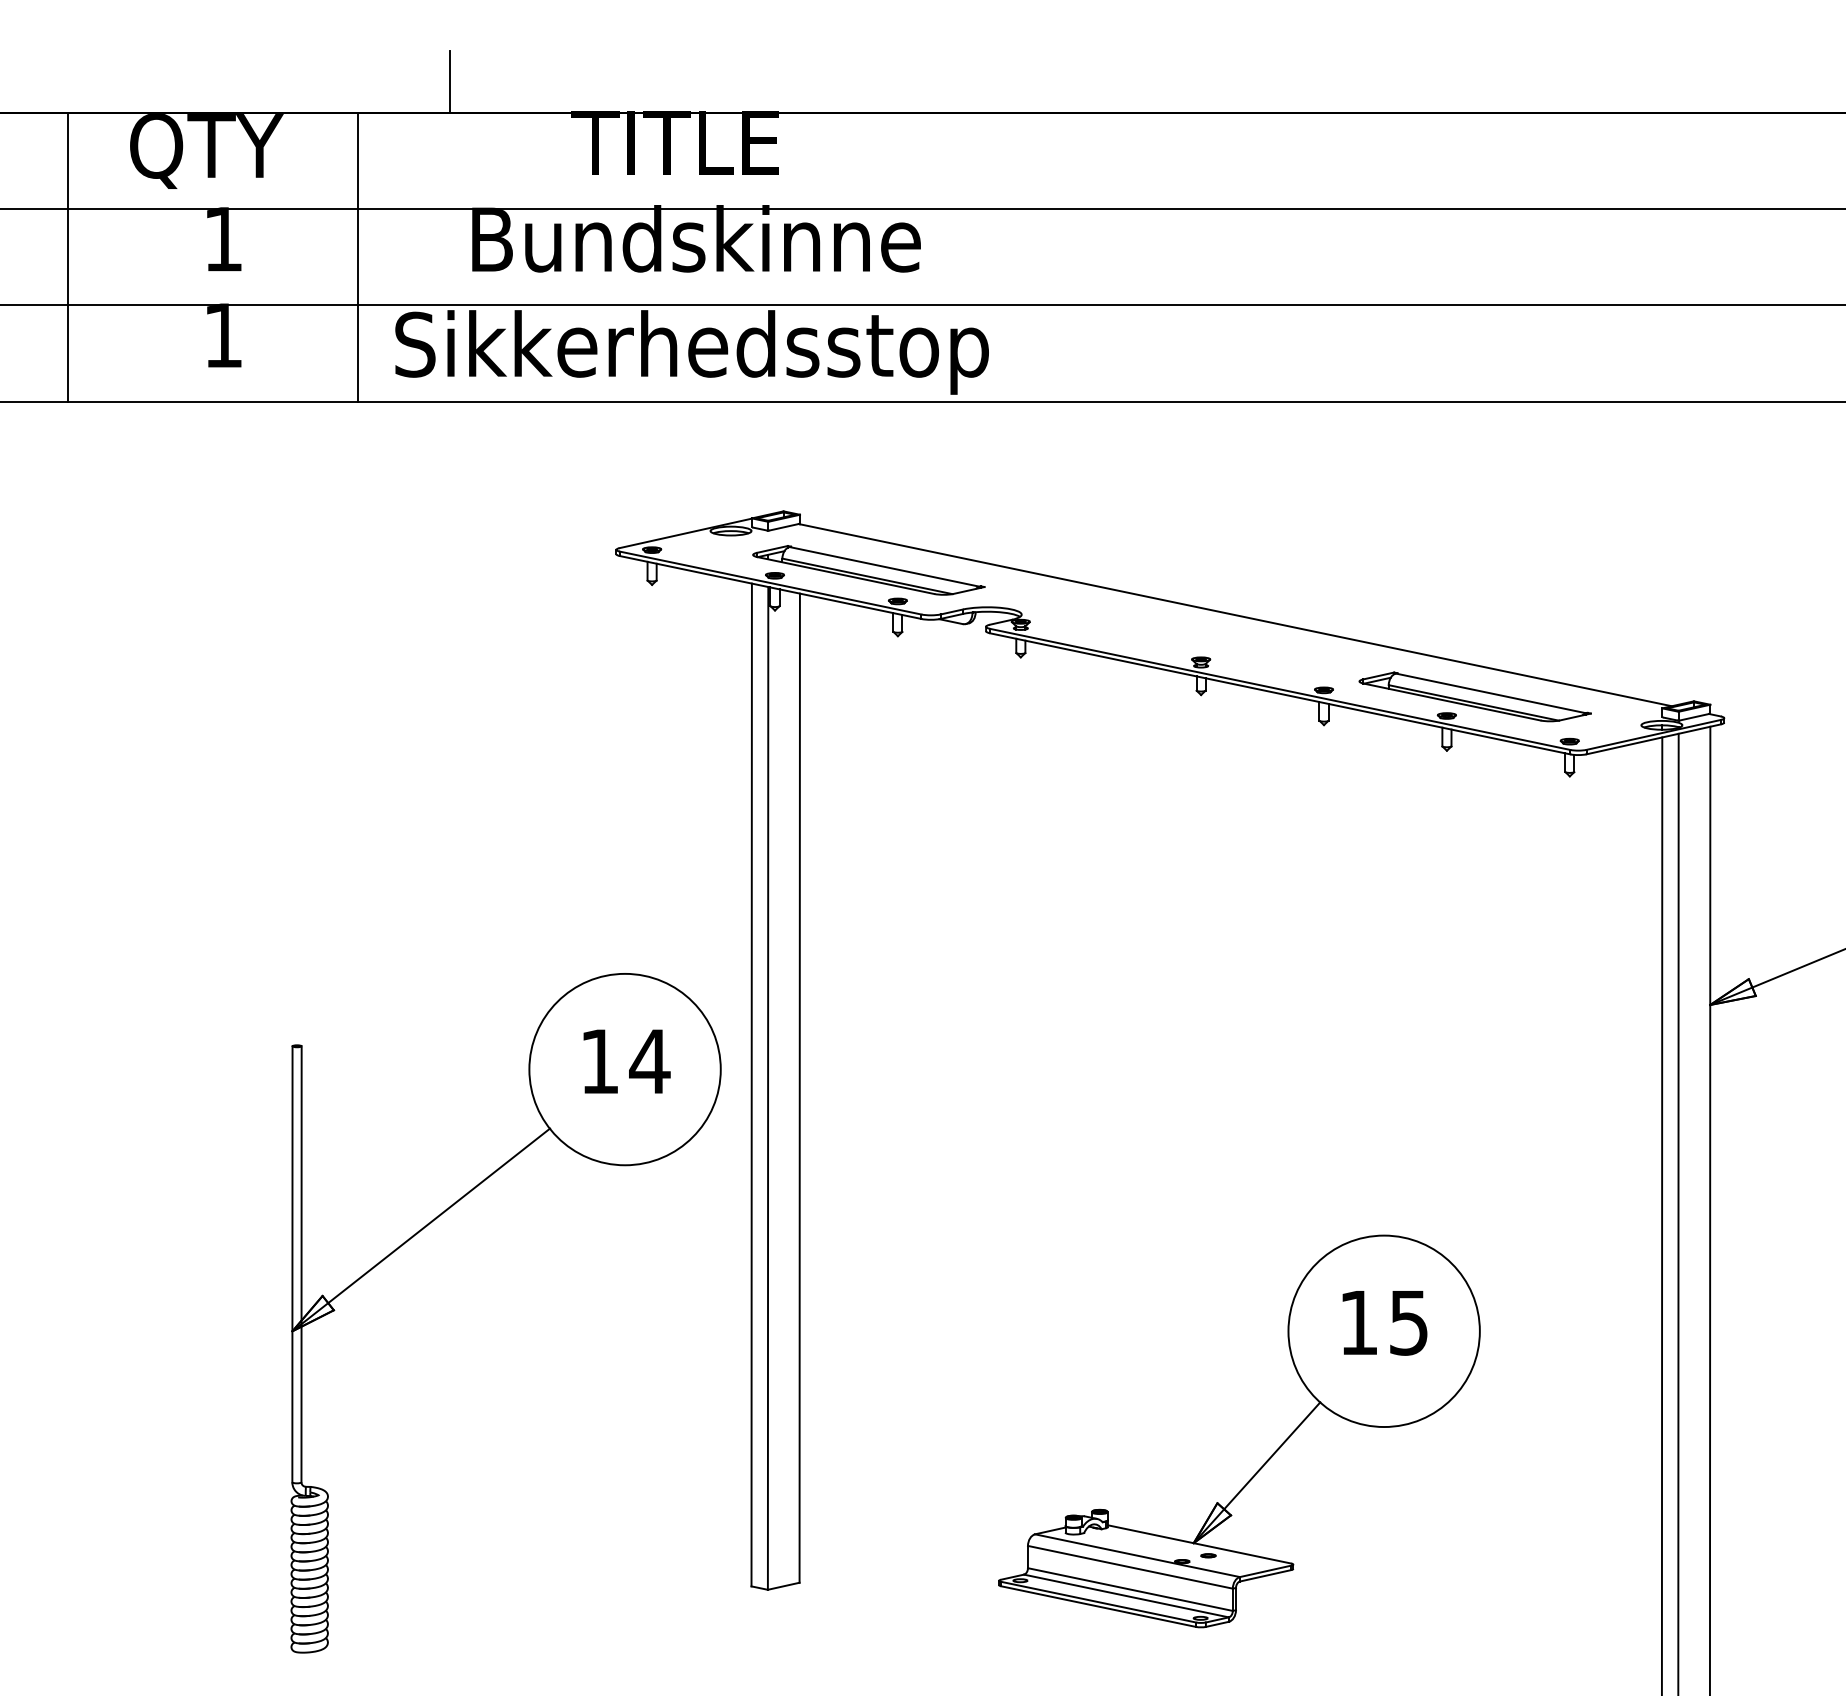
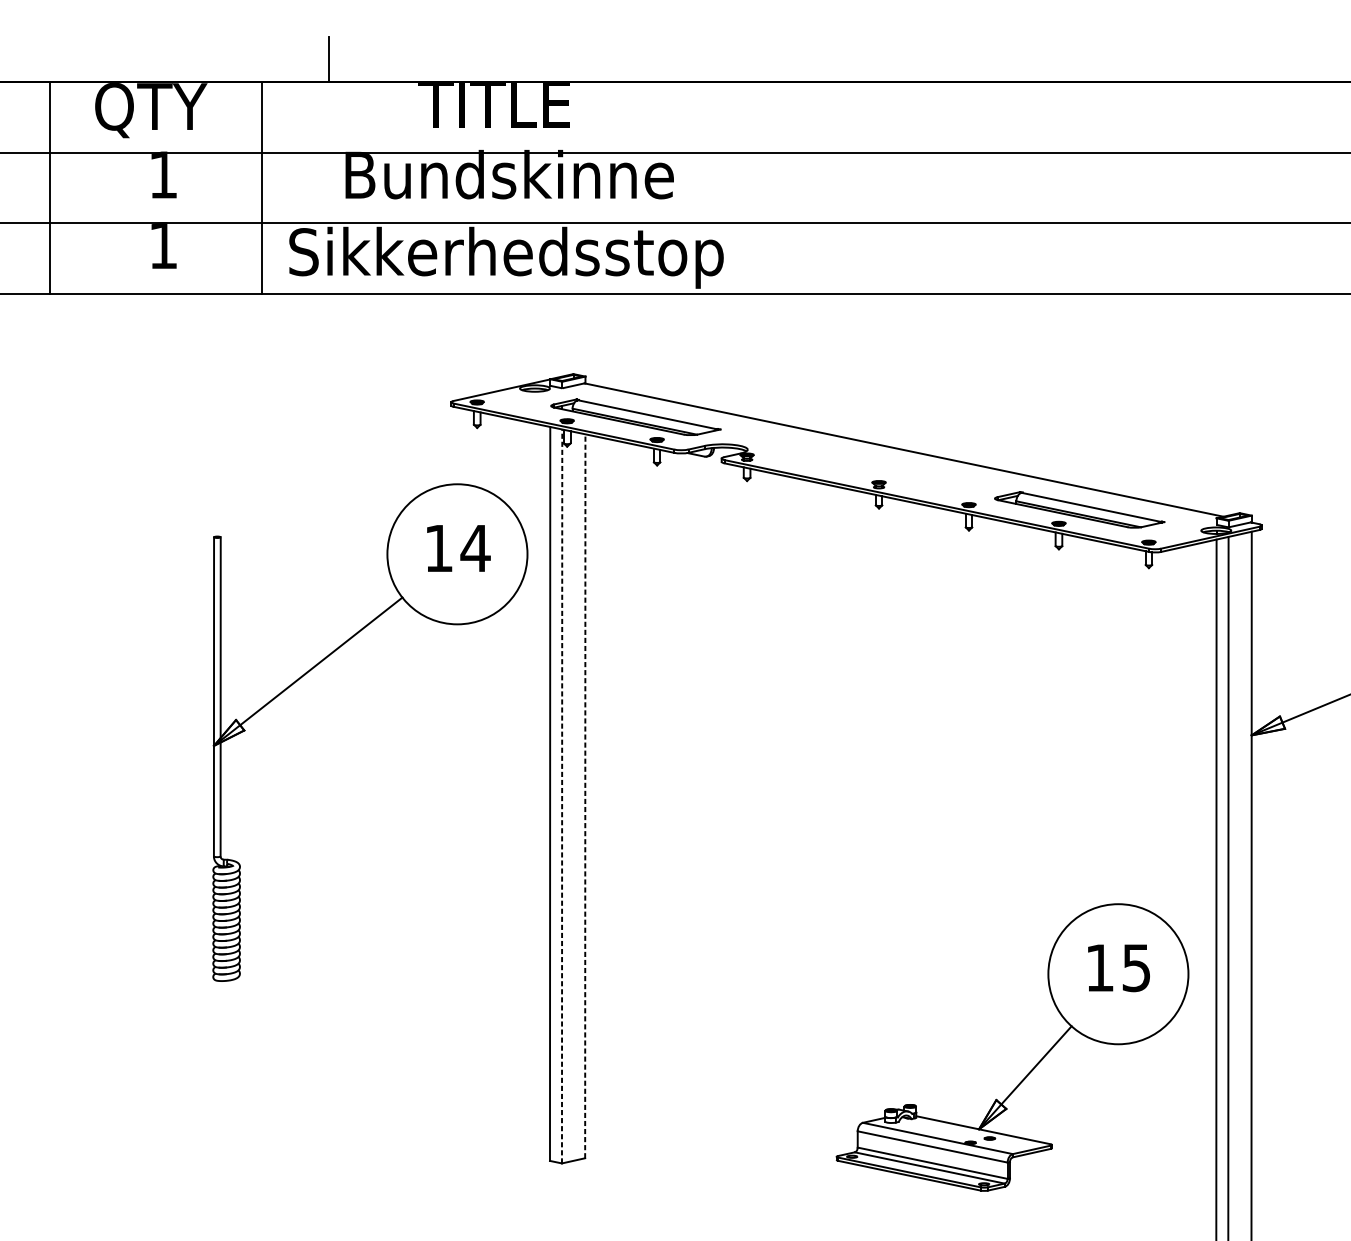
line: (768, 1087) -> (562, 795), solid -> dashed
line: (799, 1088) -> (585, 796), solid -> dashed
part: (431, 1223) -> (315, 666), moved
part: (1267, 1459) -> (1033, 1068), moved

